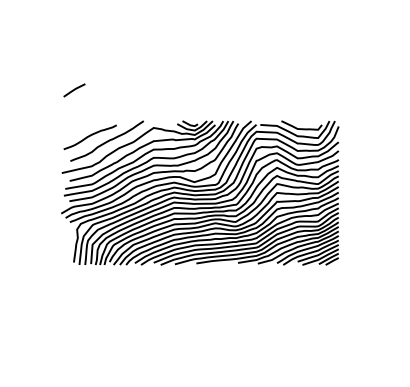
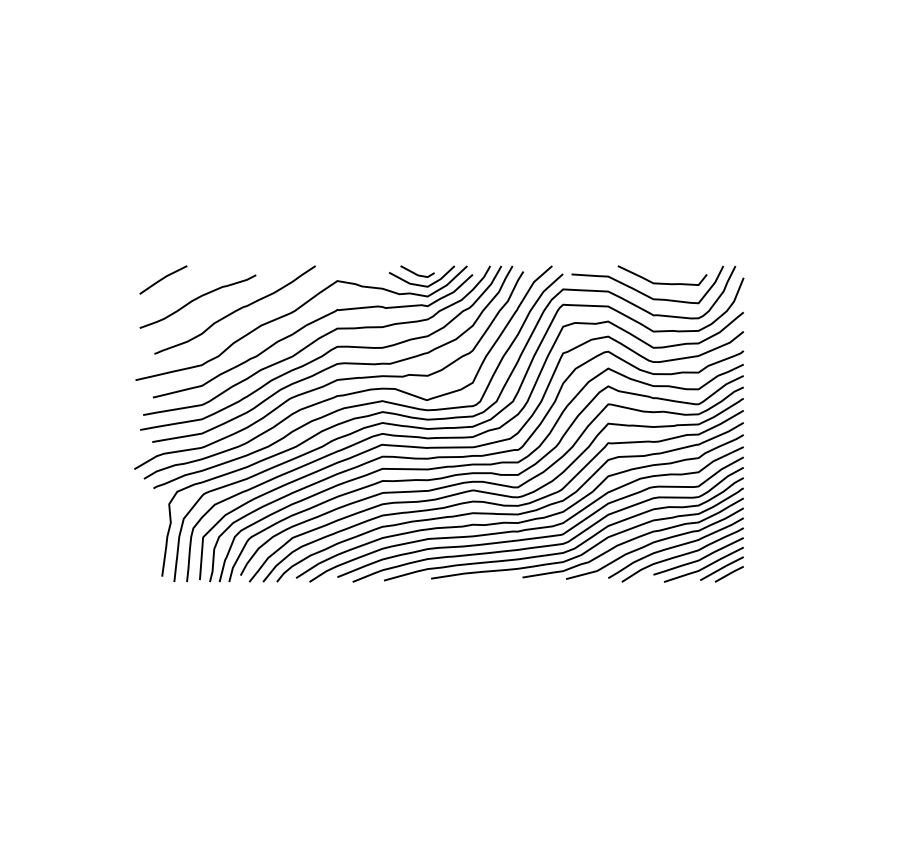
line: (74, 90) -> (163, 280), moved

